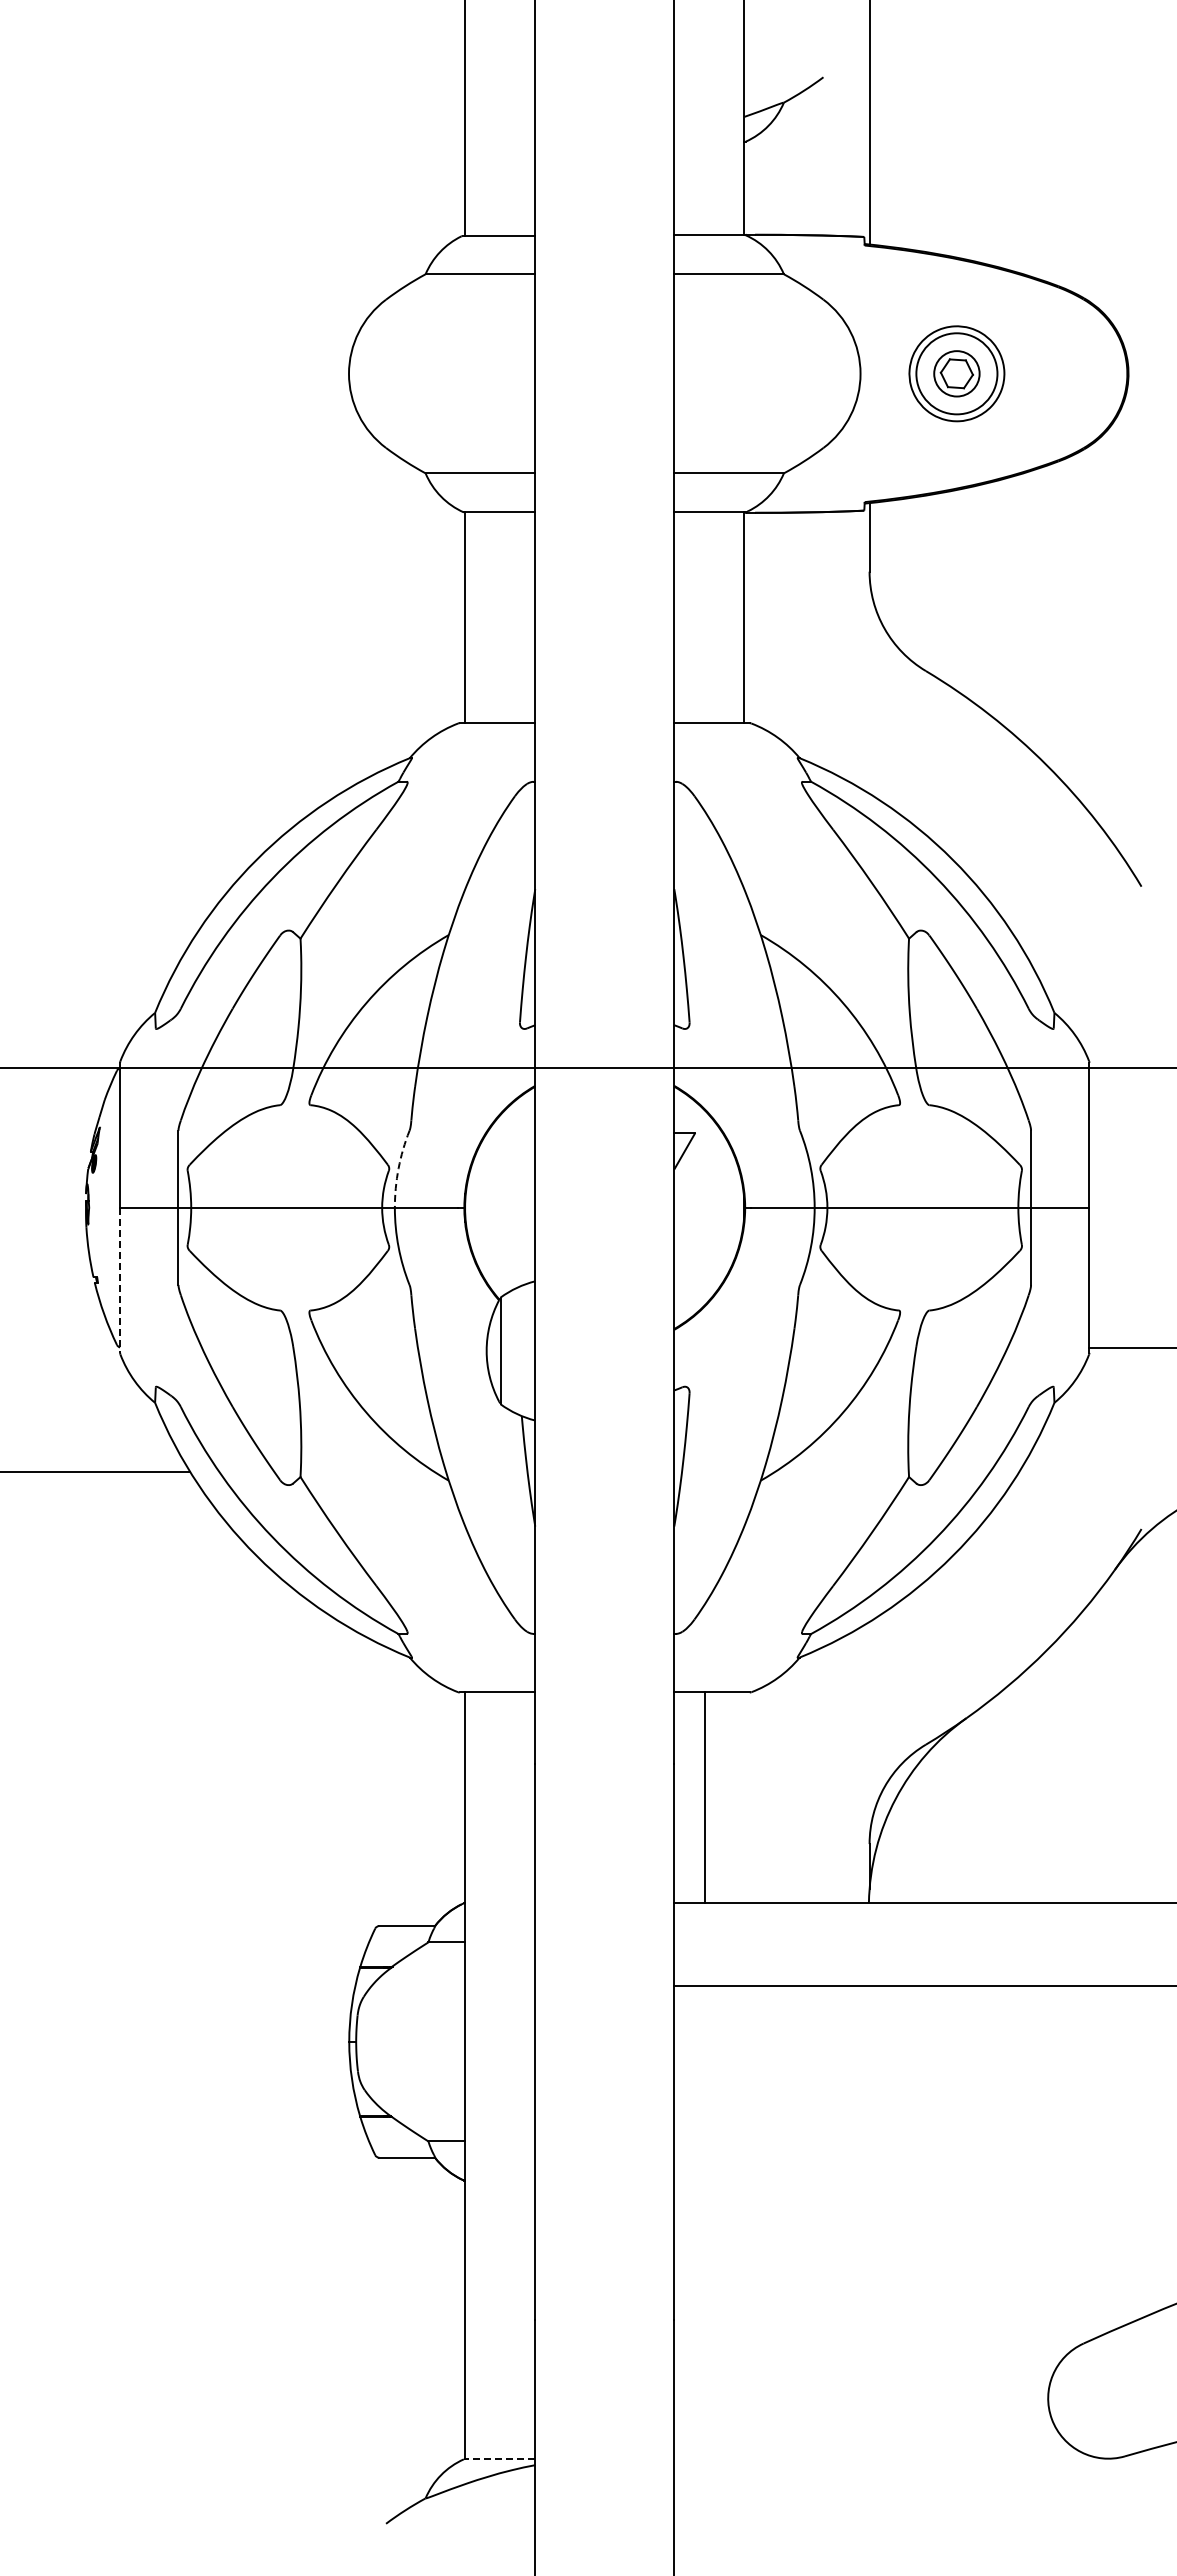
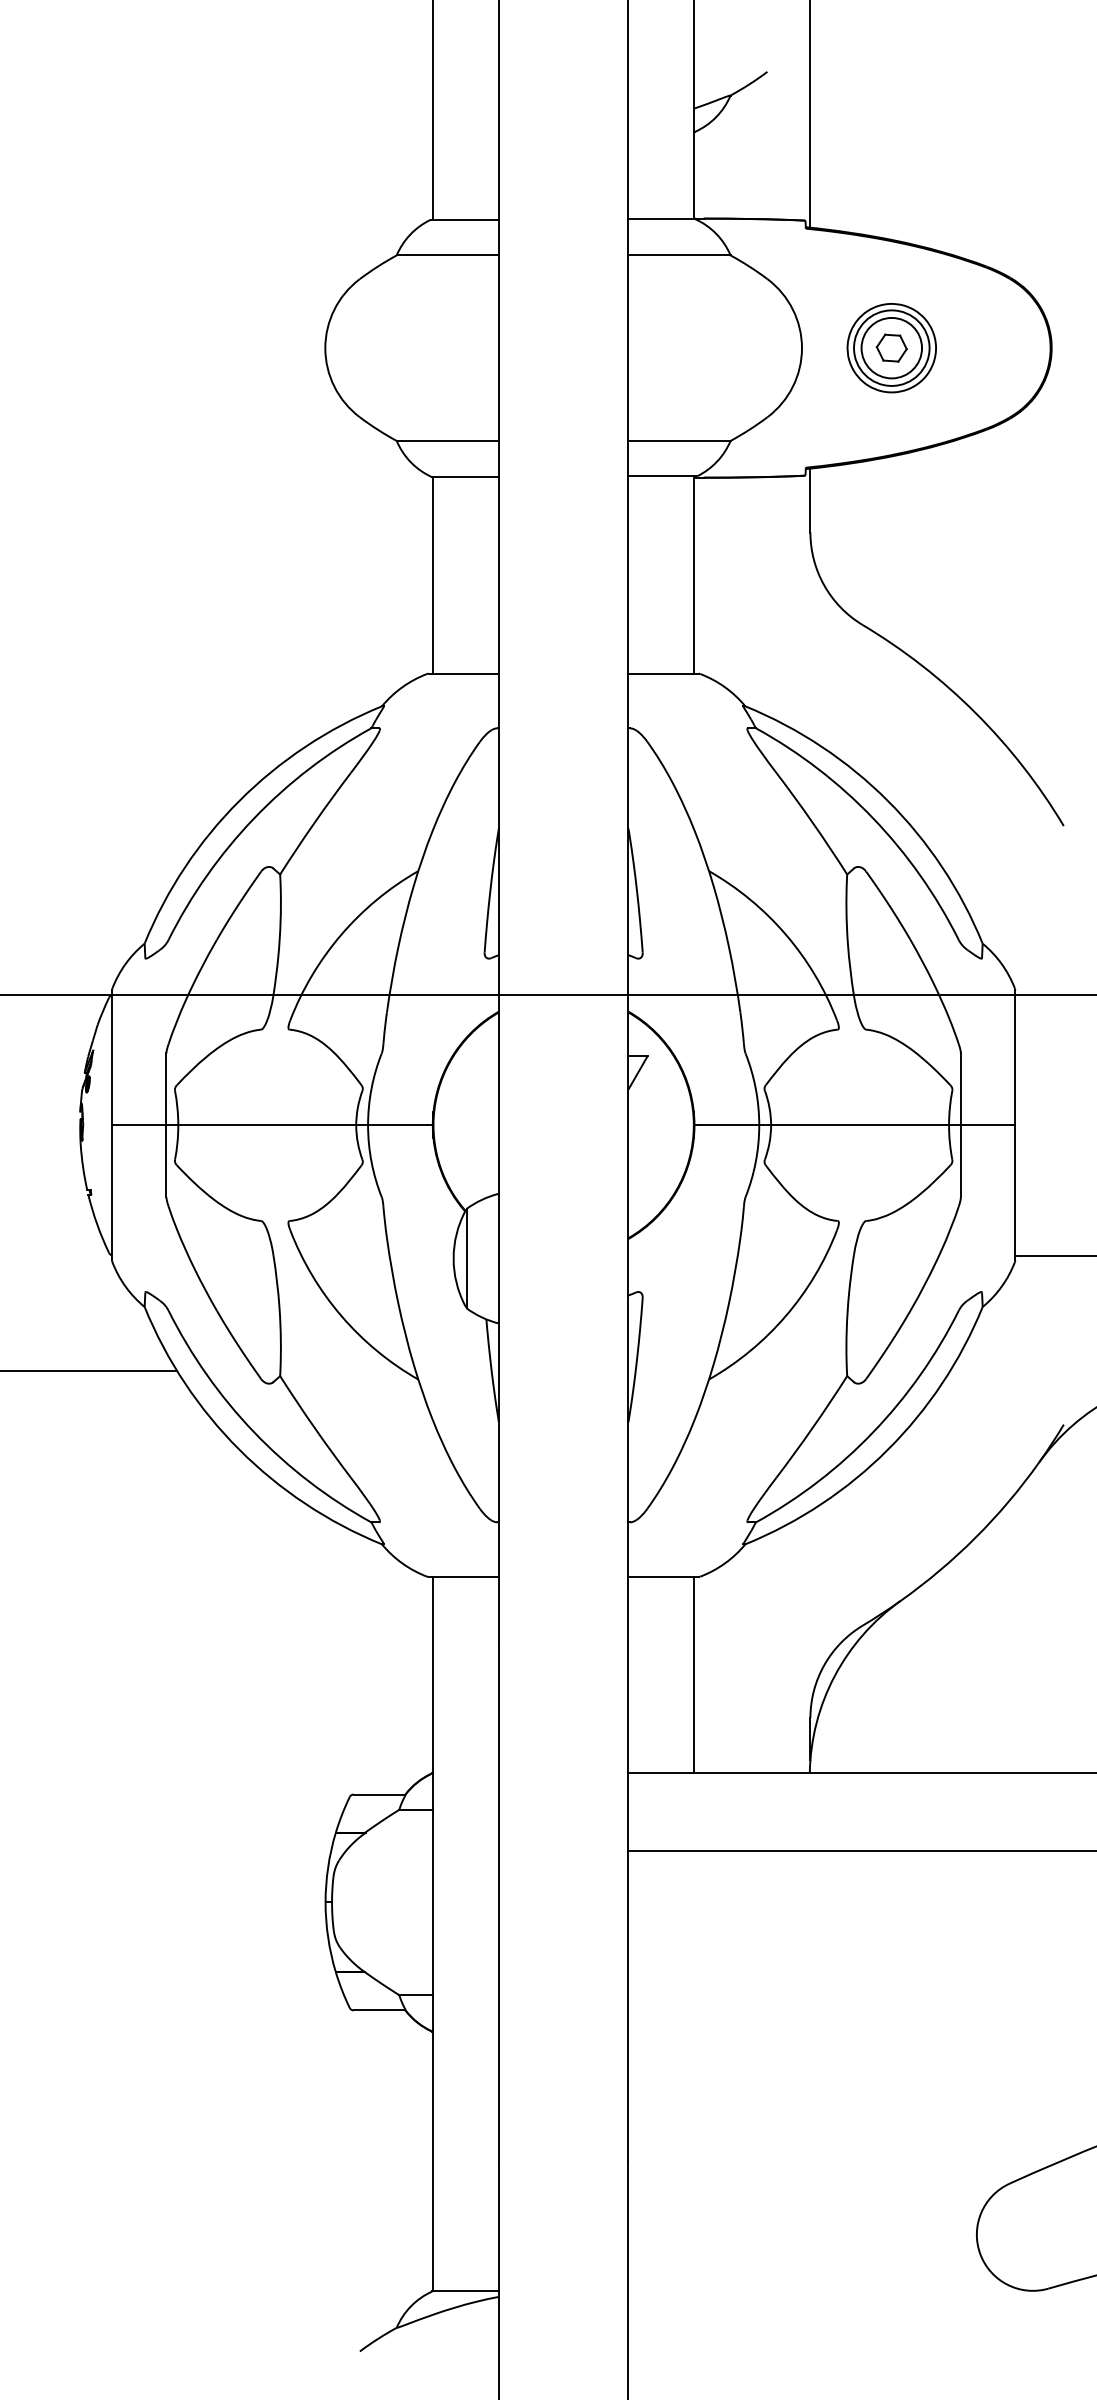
circle: (956, 373) -> (891, 347), size x1.43
arc: (398, 1168) -> (371, 1088), dashed -> solid
line: (120, 1280) -> (112, 1193), dashed -> solid
line: (705, 1797) -> (693, 1674), moved
line: (499, 2459) -> (465, 2291), dashed -> solid

